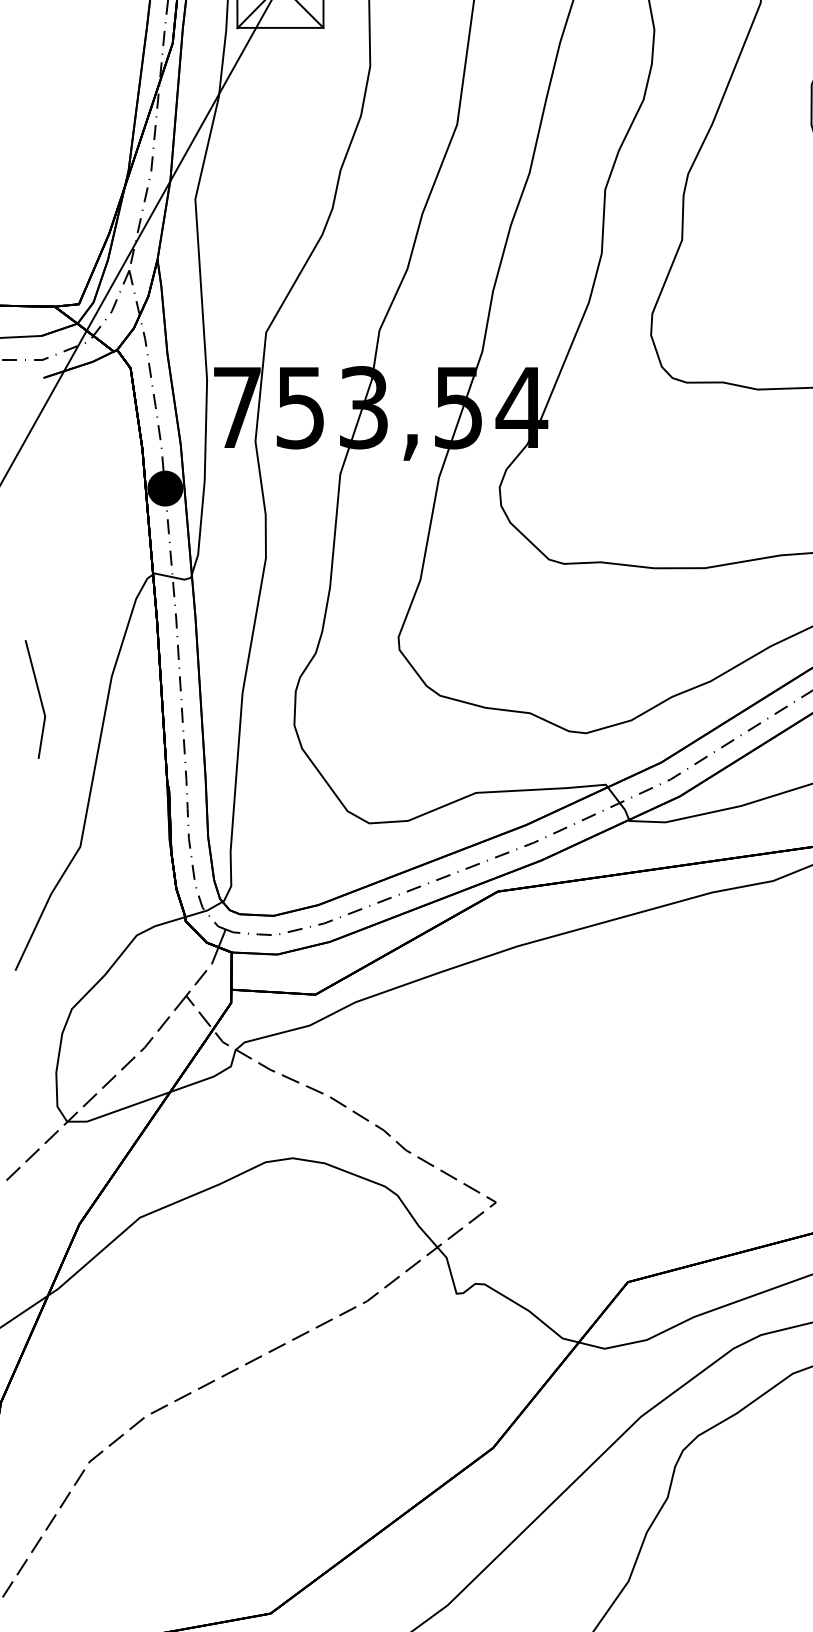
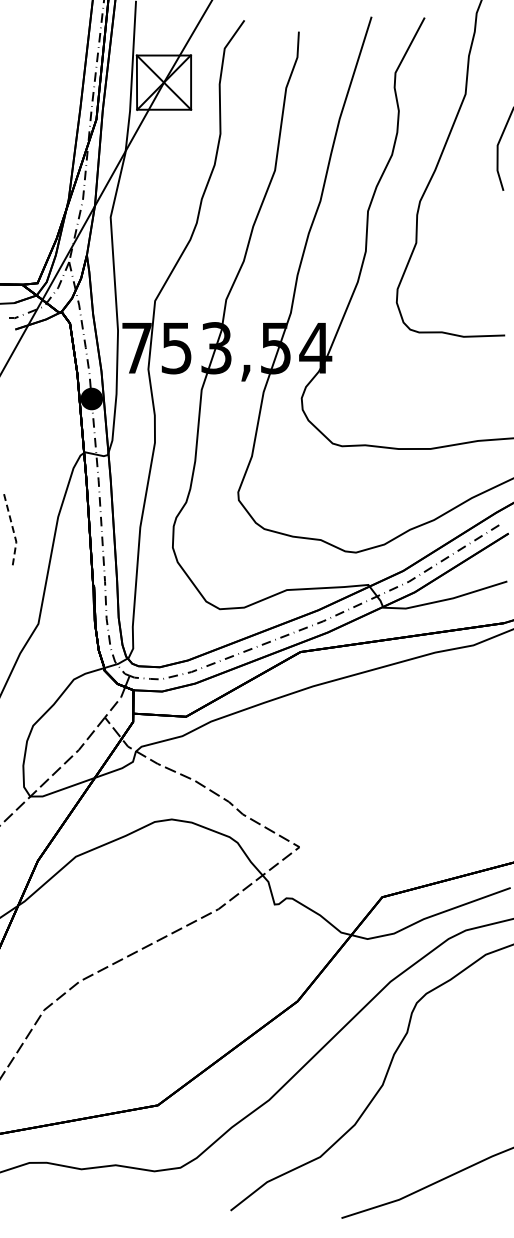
line: (40, 701) -> (13, 532), solid -> dashed

